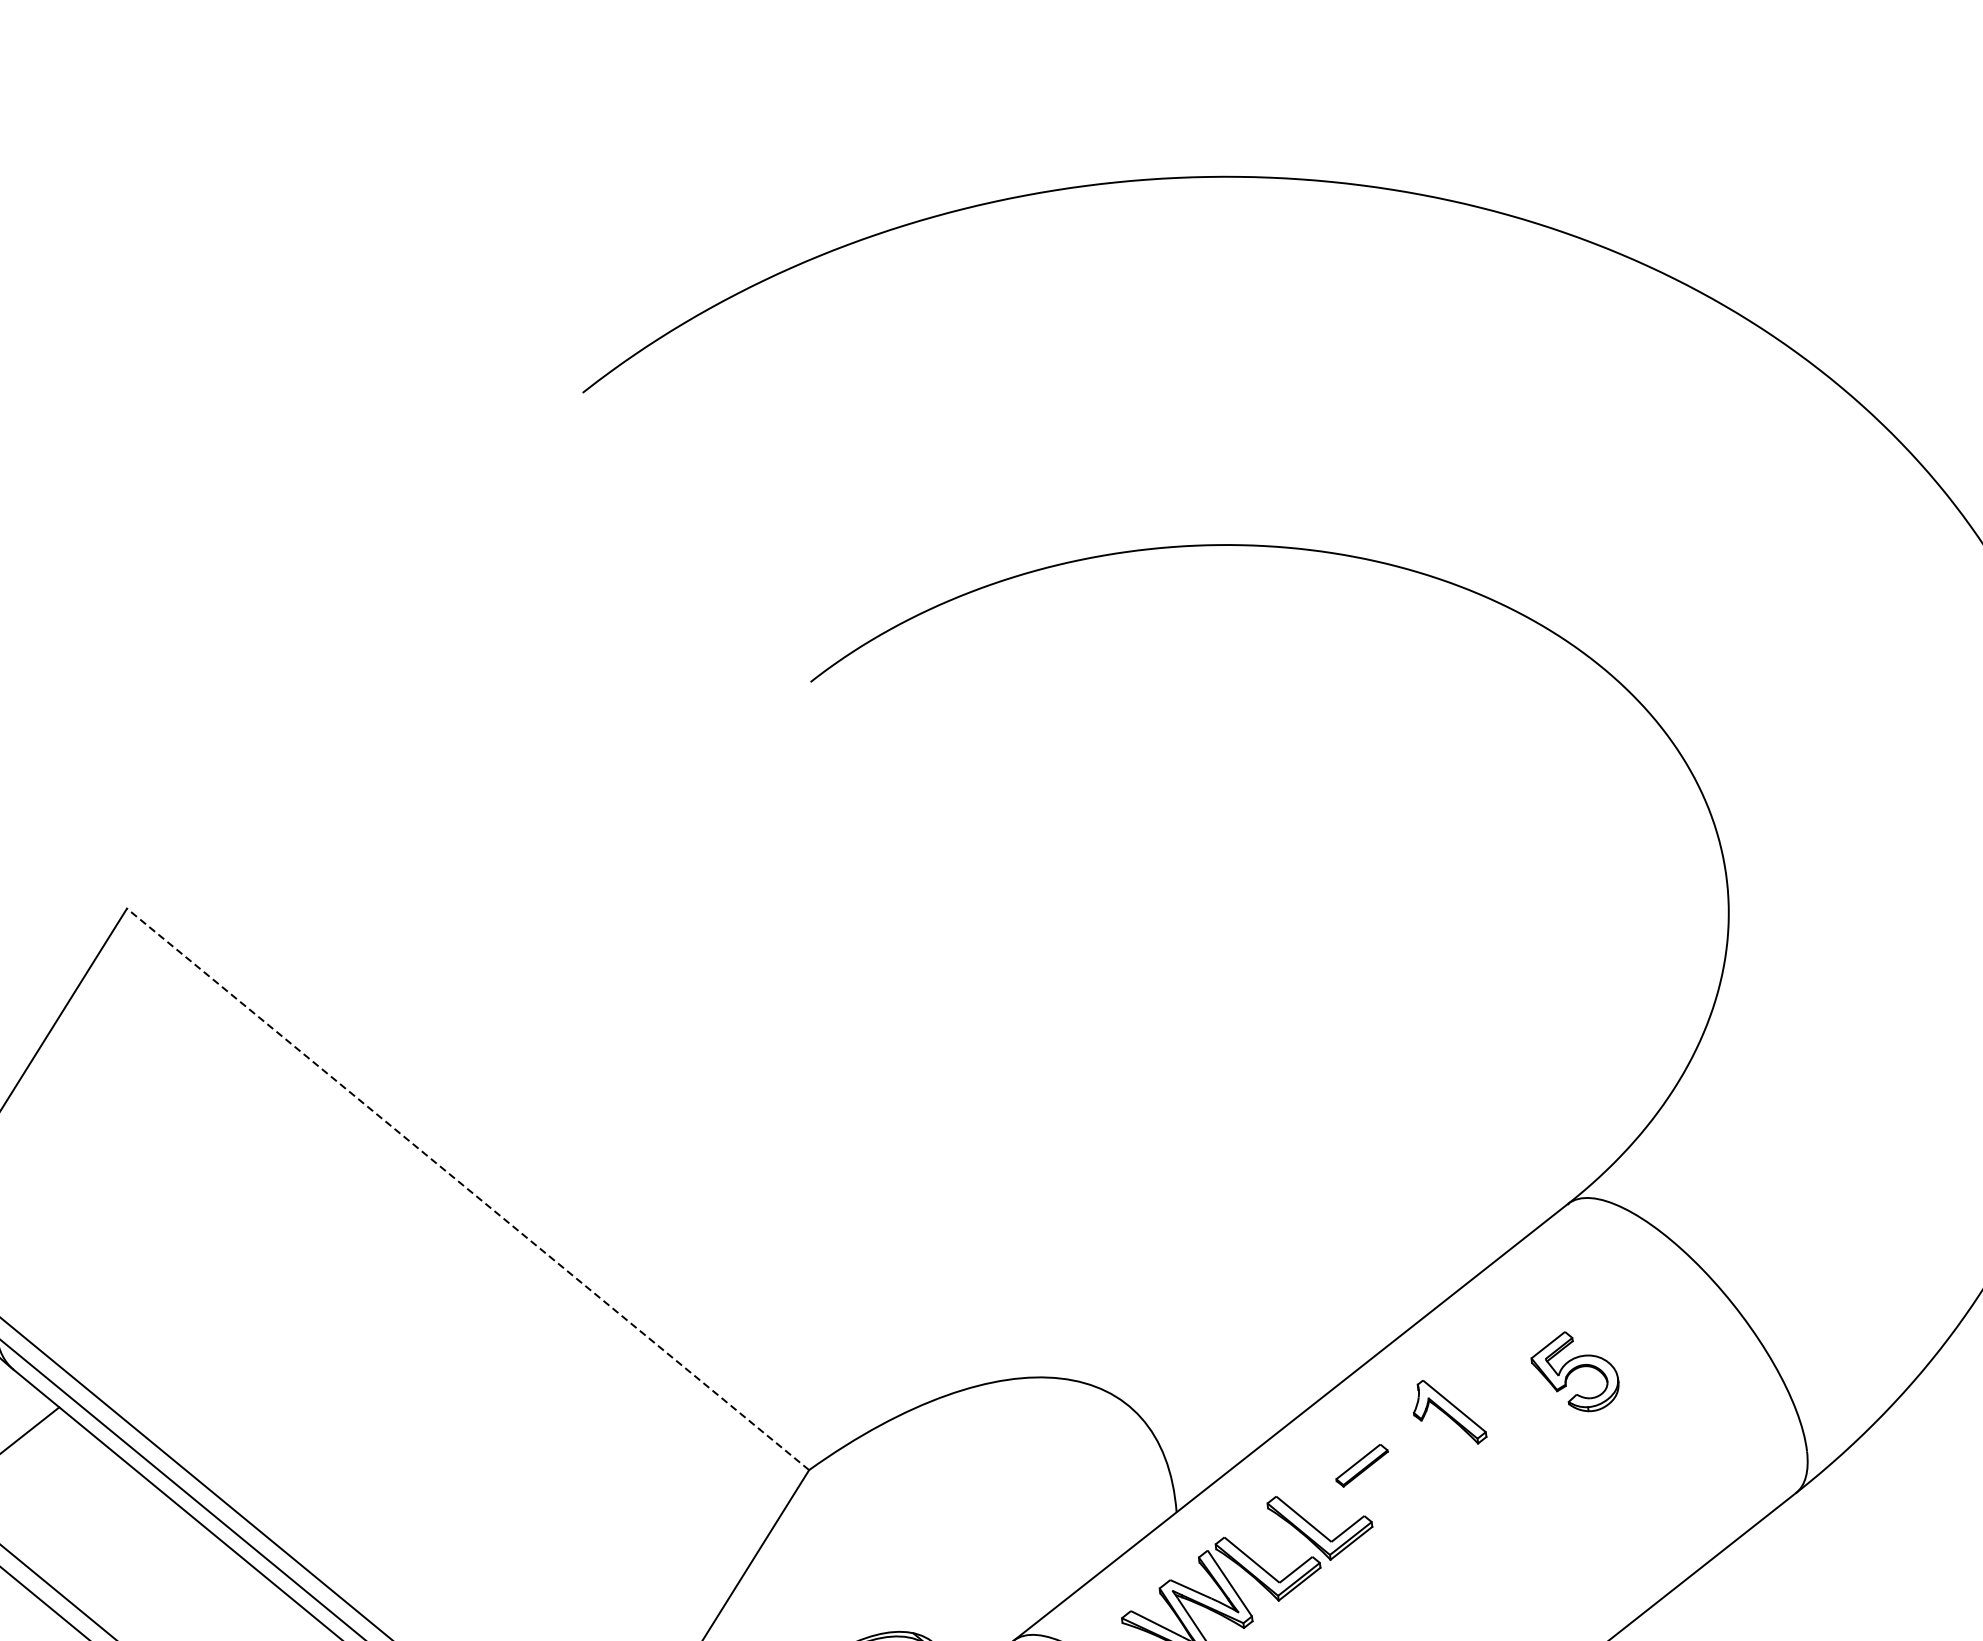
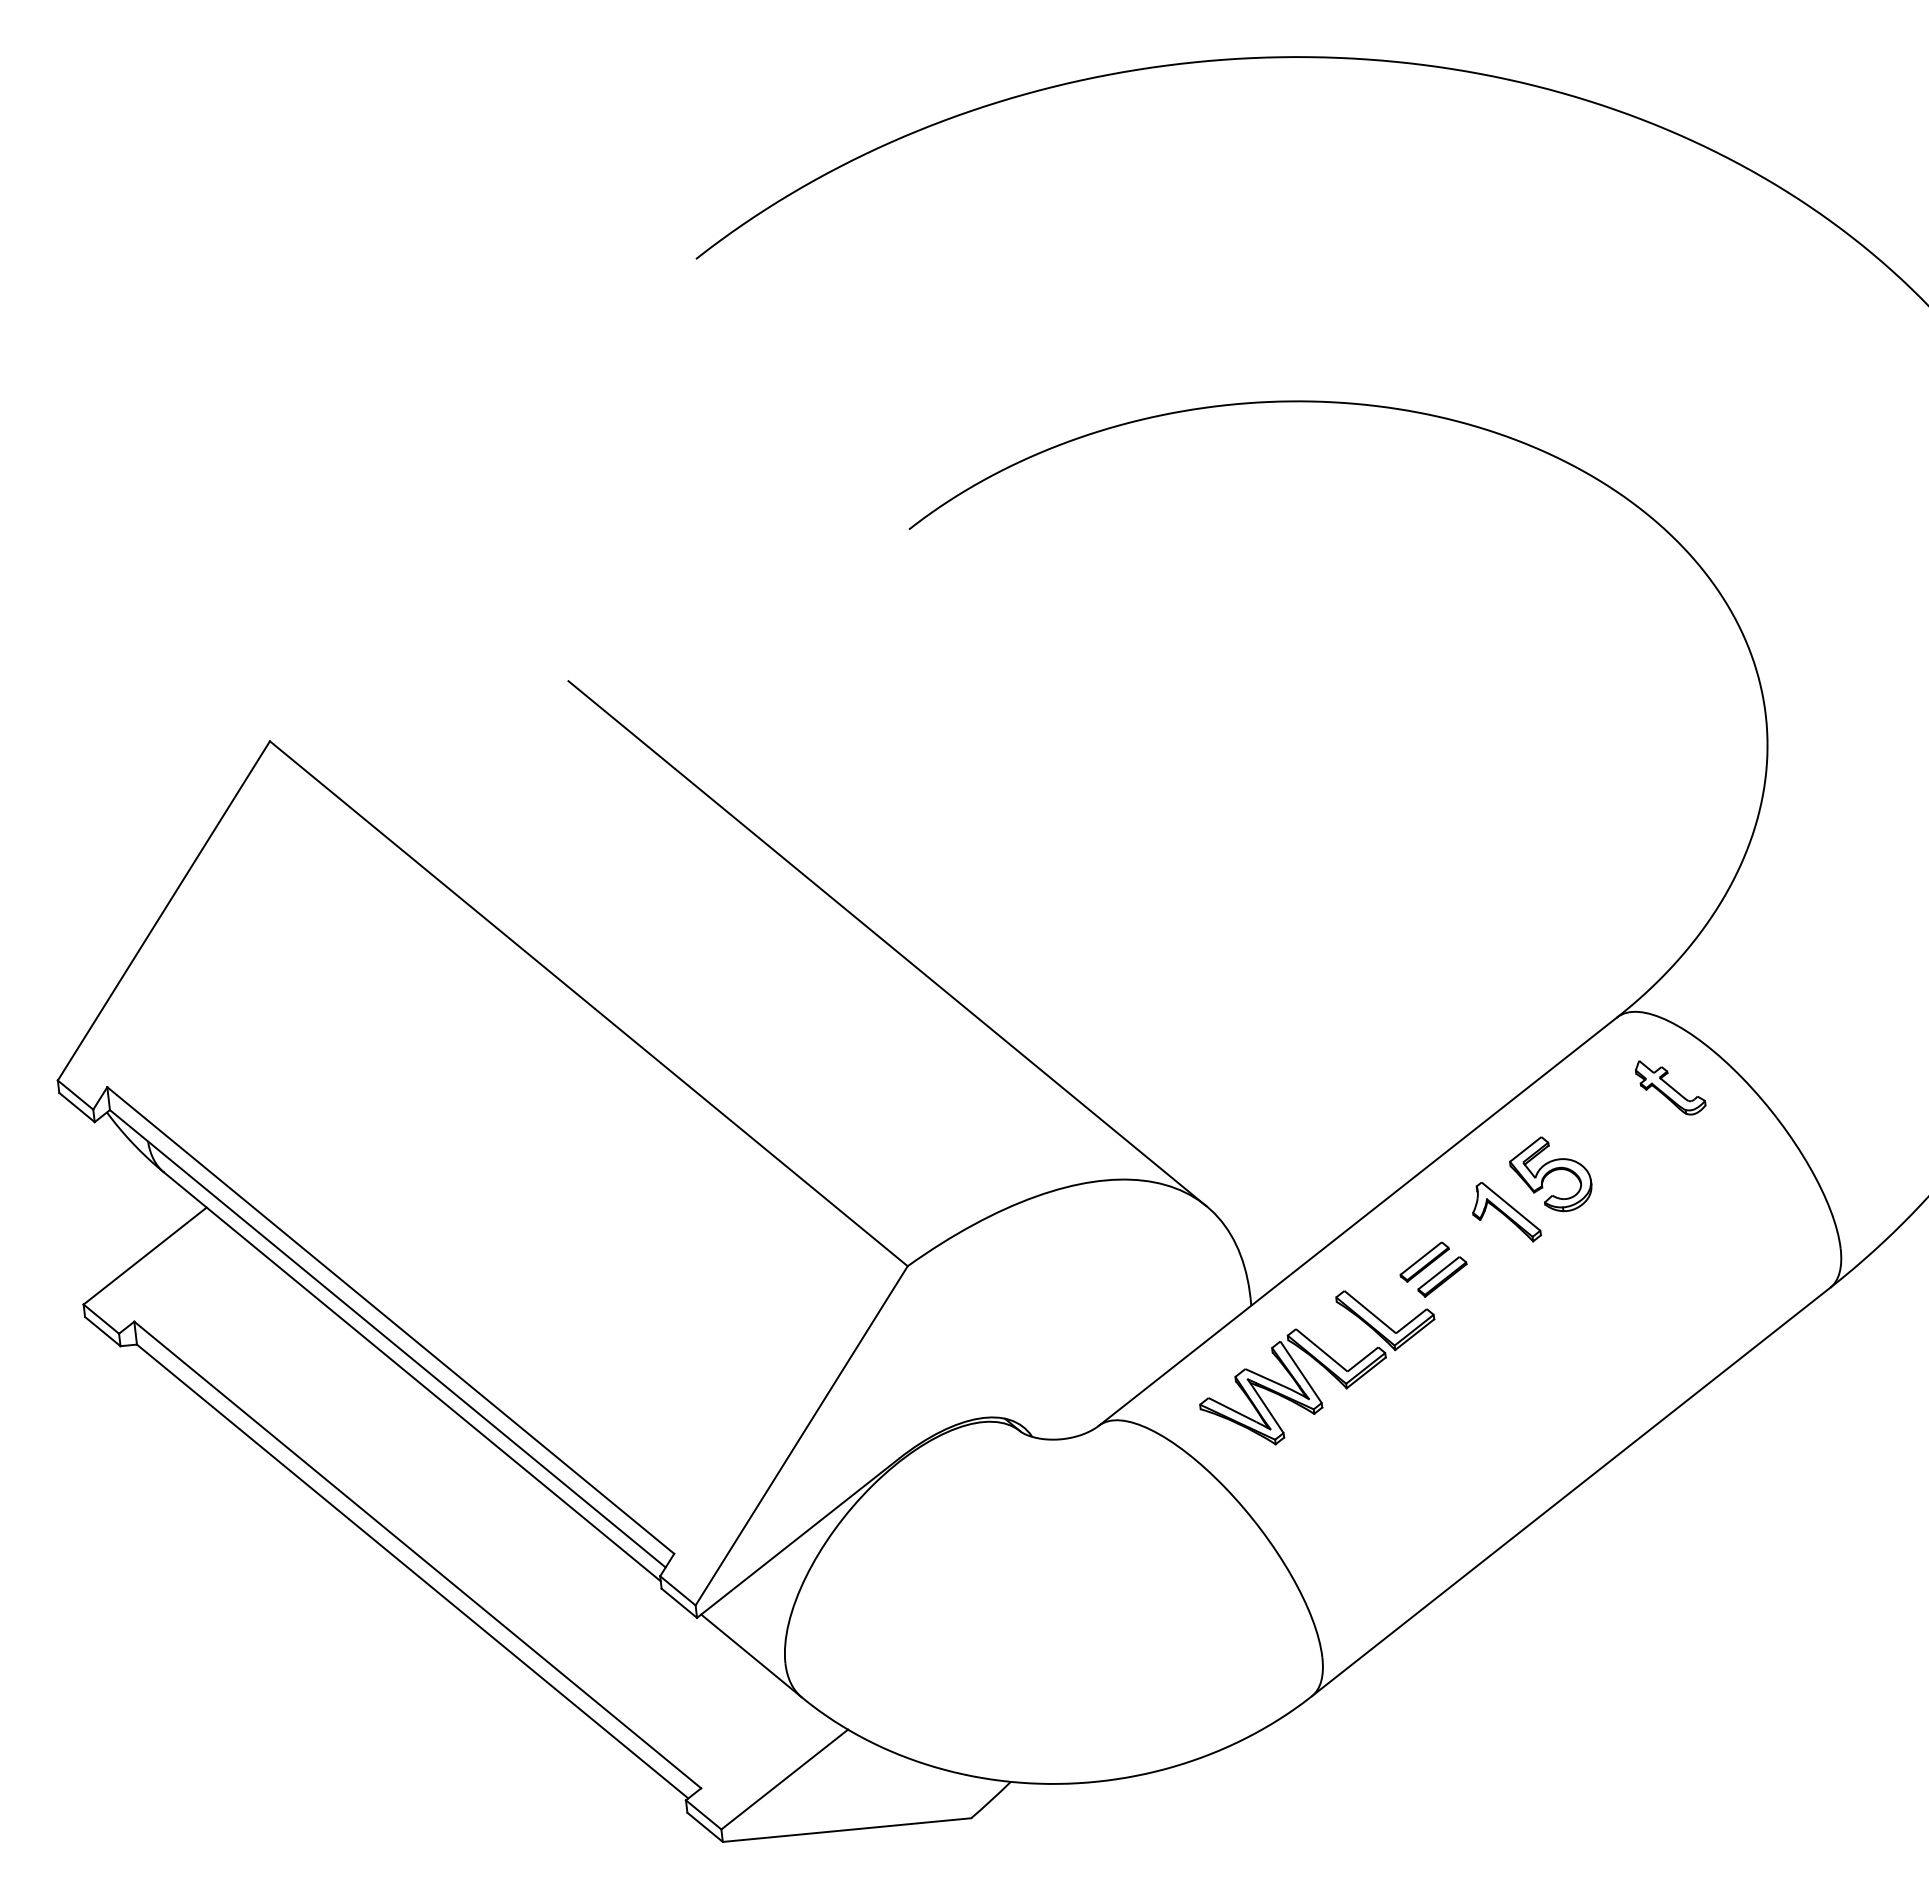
line: (787, 1124) -> (887, 943), added
line: (467, 1189) -> (588, 1003), dashed -> solid
part: (1625, 1278) -> (1670, 1087), added
part: (1574, 1371) -> (1550, 1174), moved
part: (1381, 1481) -> (1442, 1276), added

